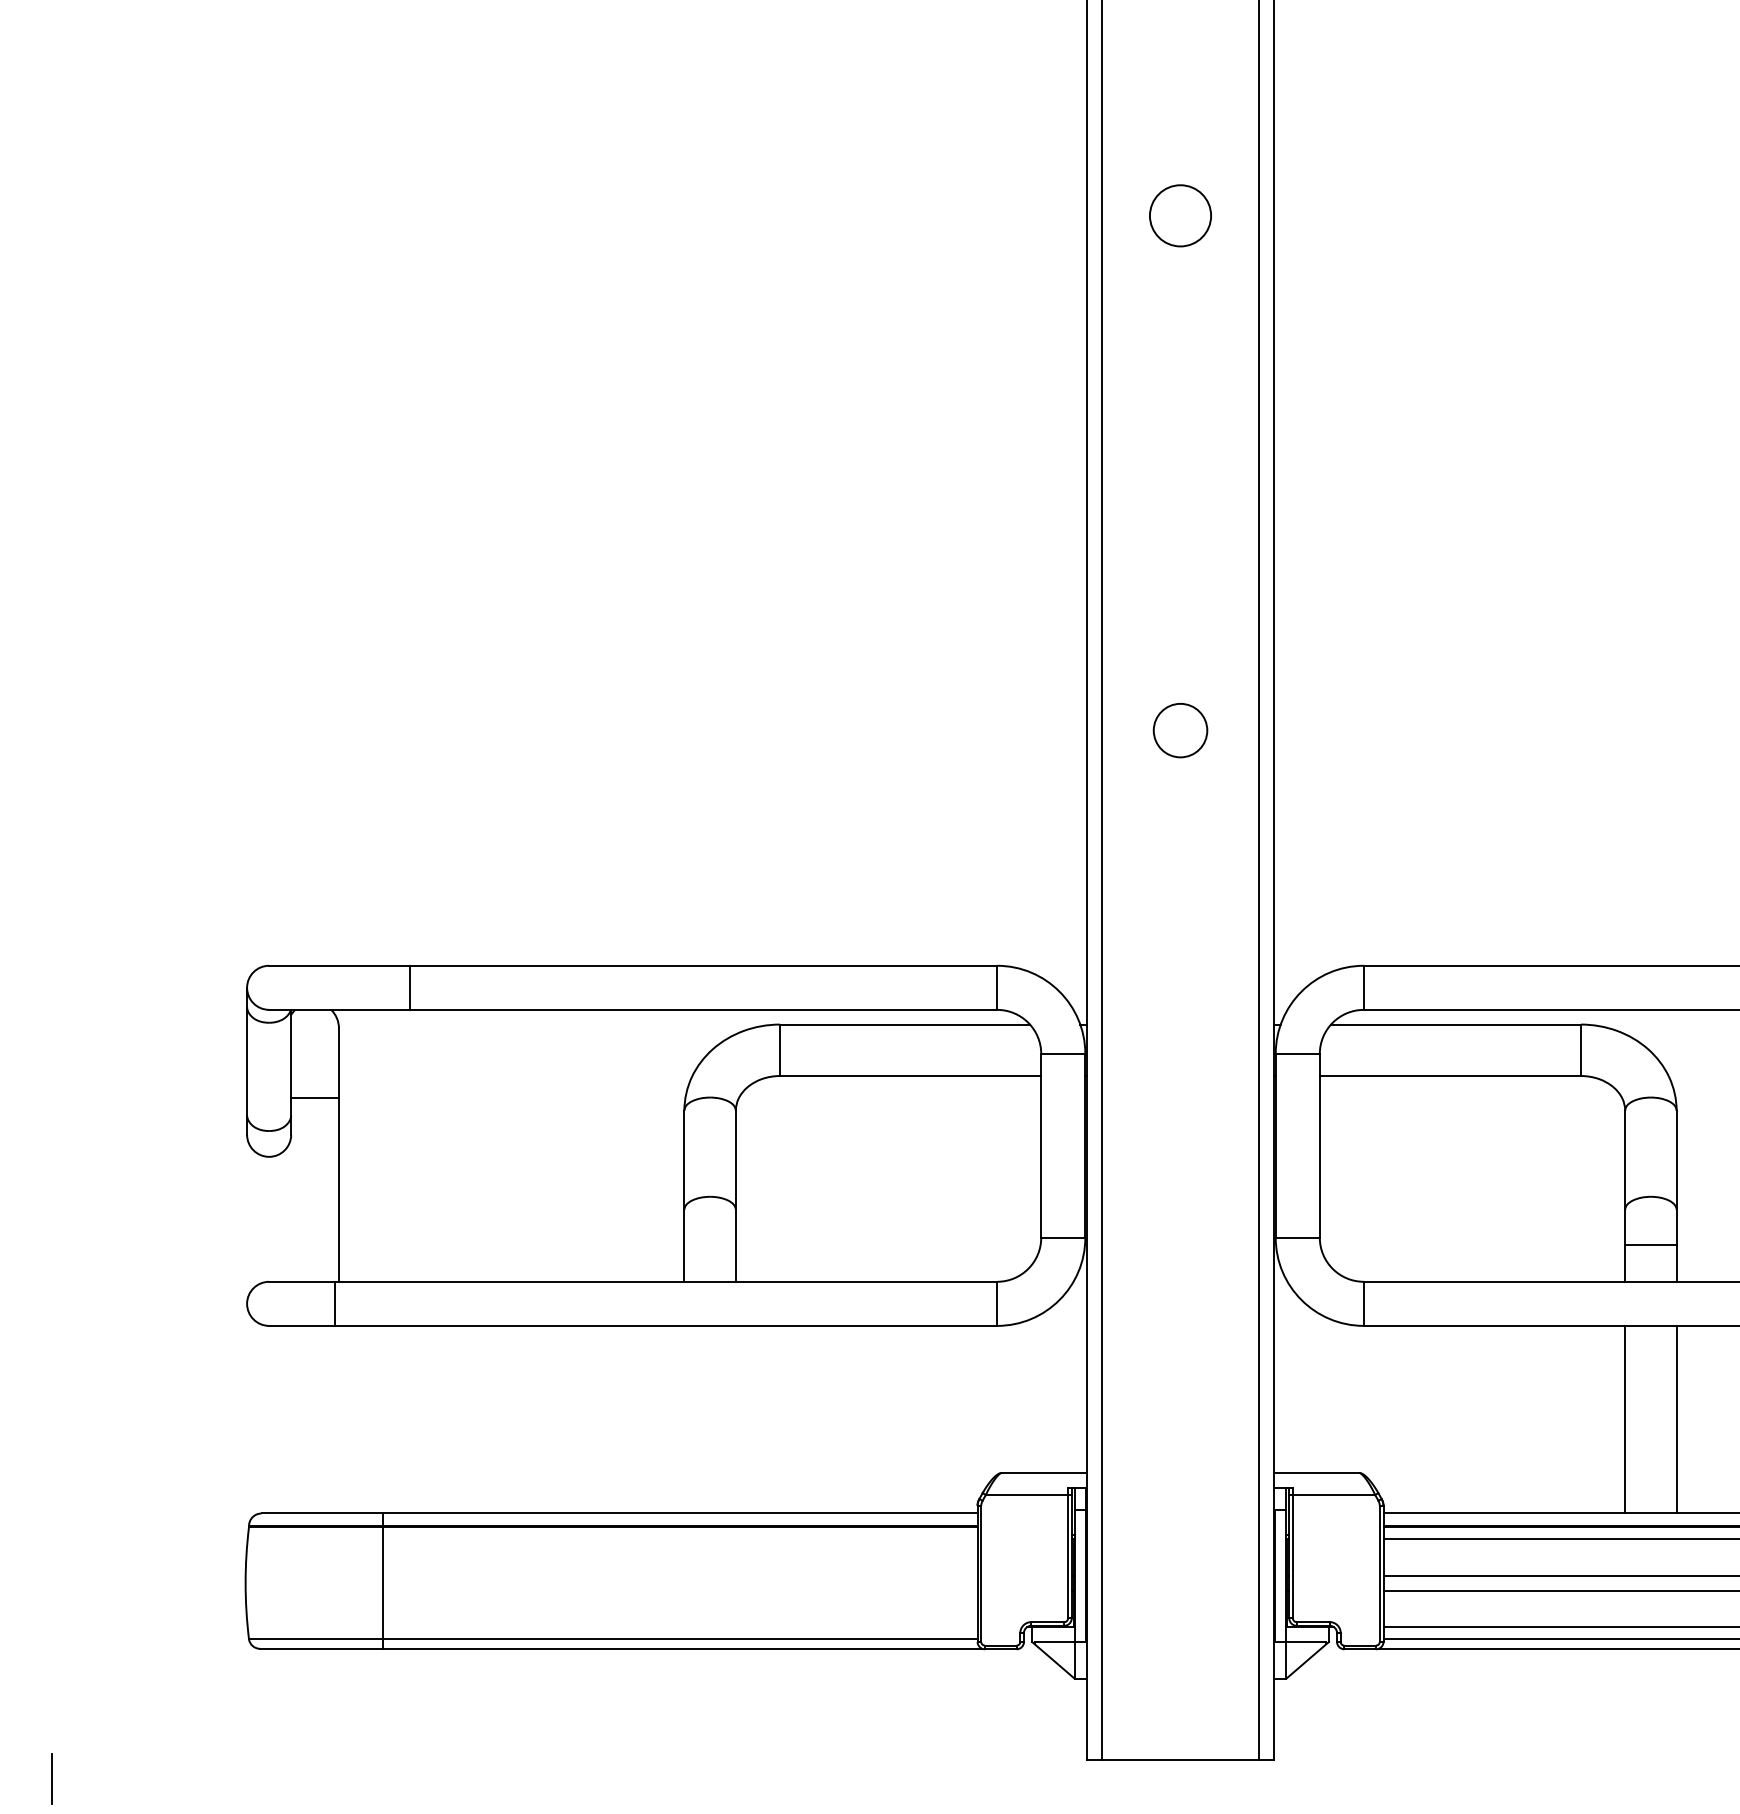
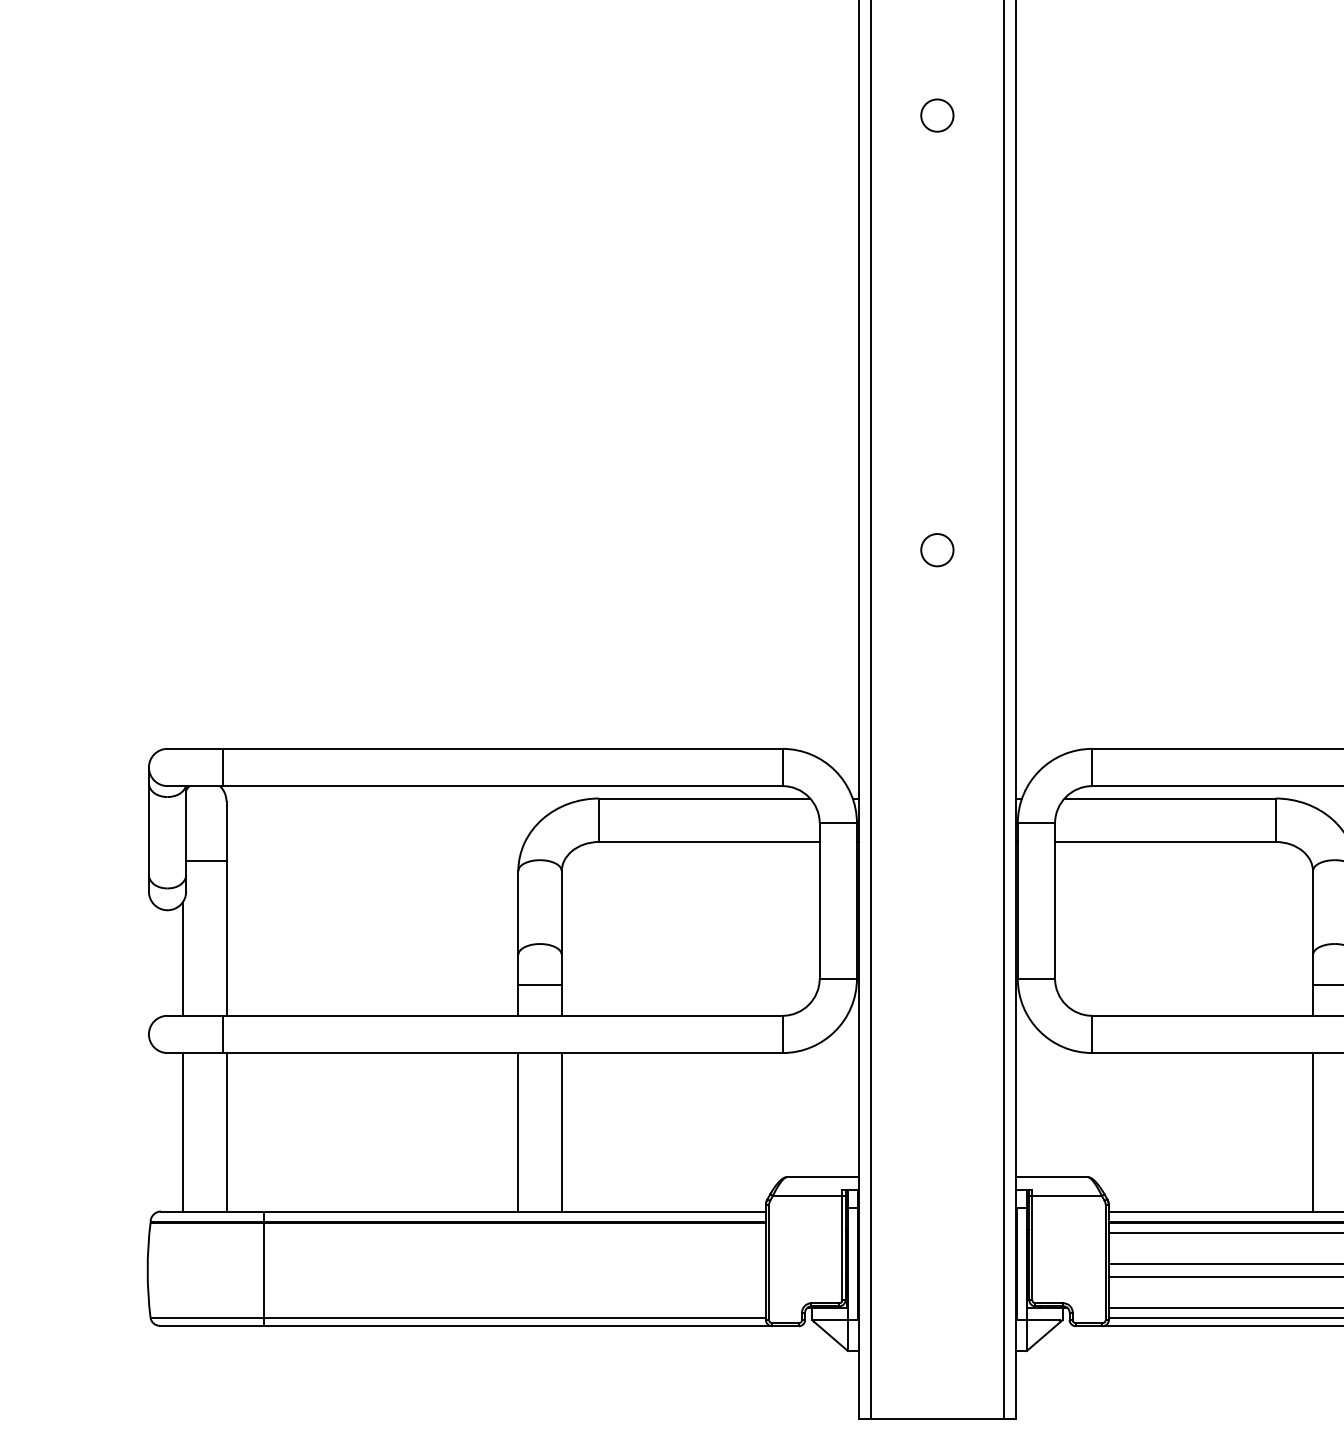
circle: (1180, 216) -> (937, 115), size x0.62
circle: (1180, 730) -> (937, 550), size x0.71
line: (410, 987) -> (223, 767), moved
line: (287, 1213) -> (183, 958), added
line: (709, 1245) -> (539, 985), added
line: (287, 1419) -> (183, 1132), added
line: (338, 1419) -> (226, 1132), added
line: (684, 1419) -> (518, 1132), added
line: (735, 1419) -> (561, 1132), added

